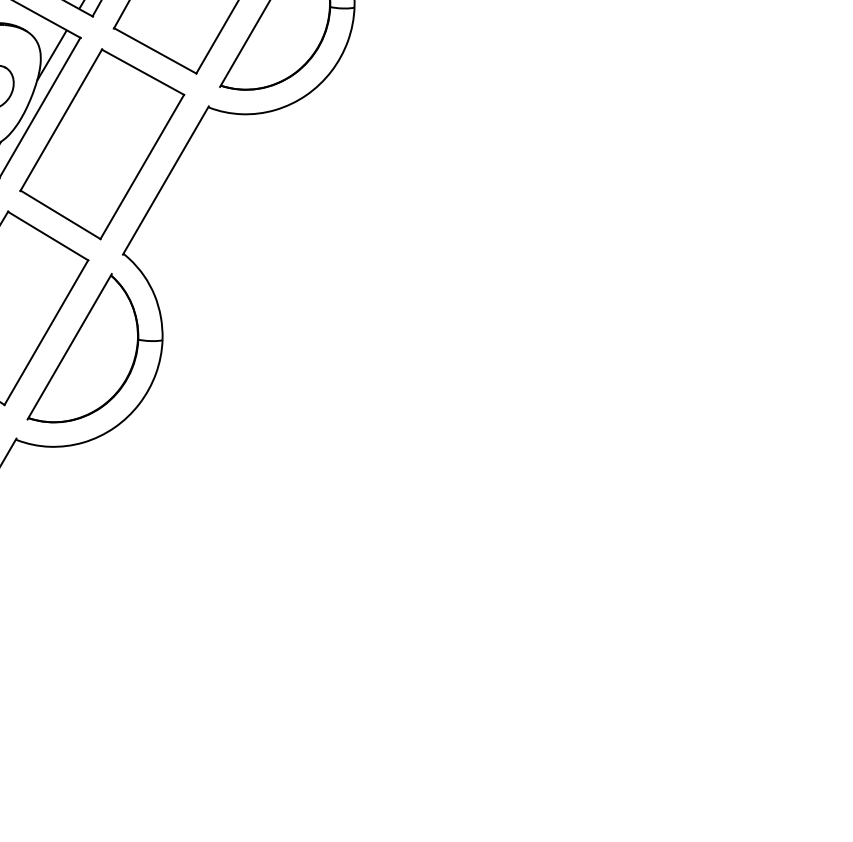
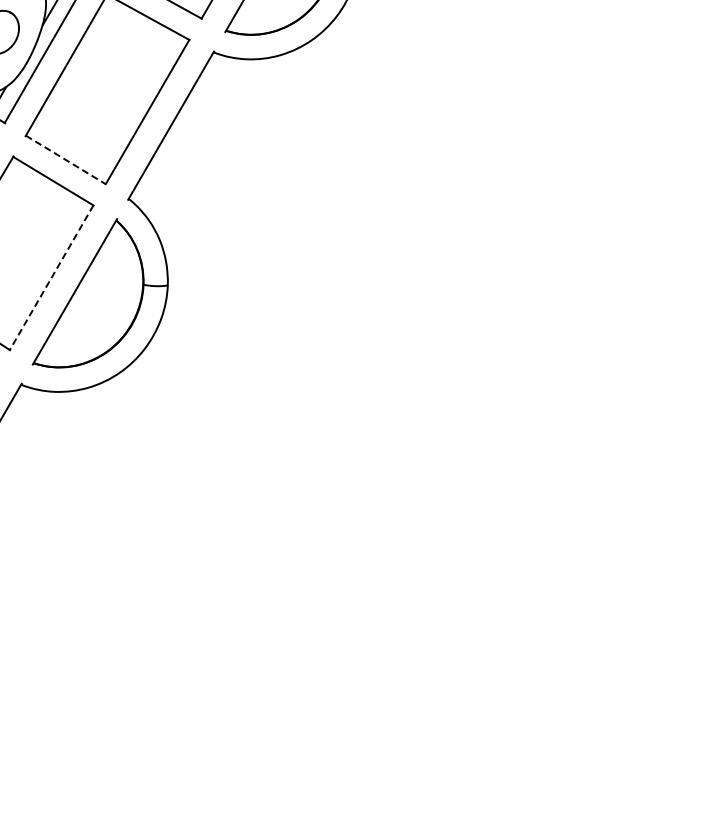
line: (60, 214) -> (65, 159), solid -> dashed
line: (46, 332) -> (51, 277), solid -> dashed

